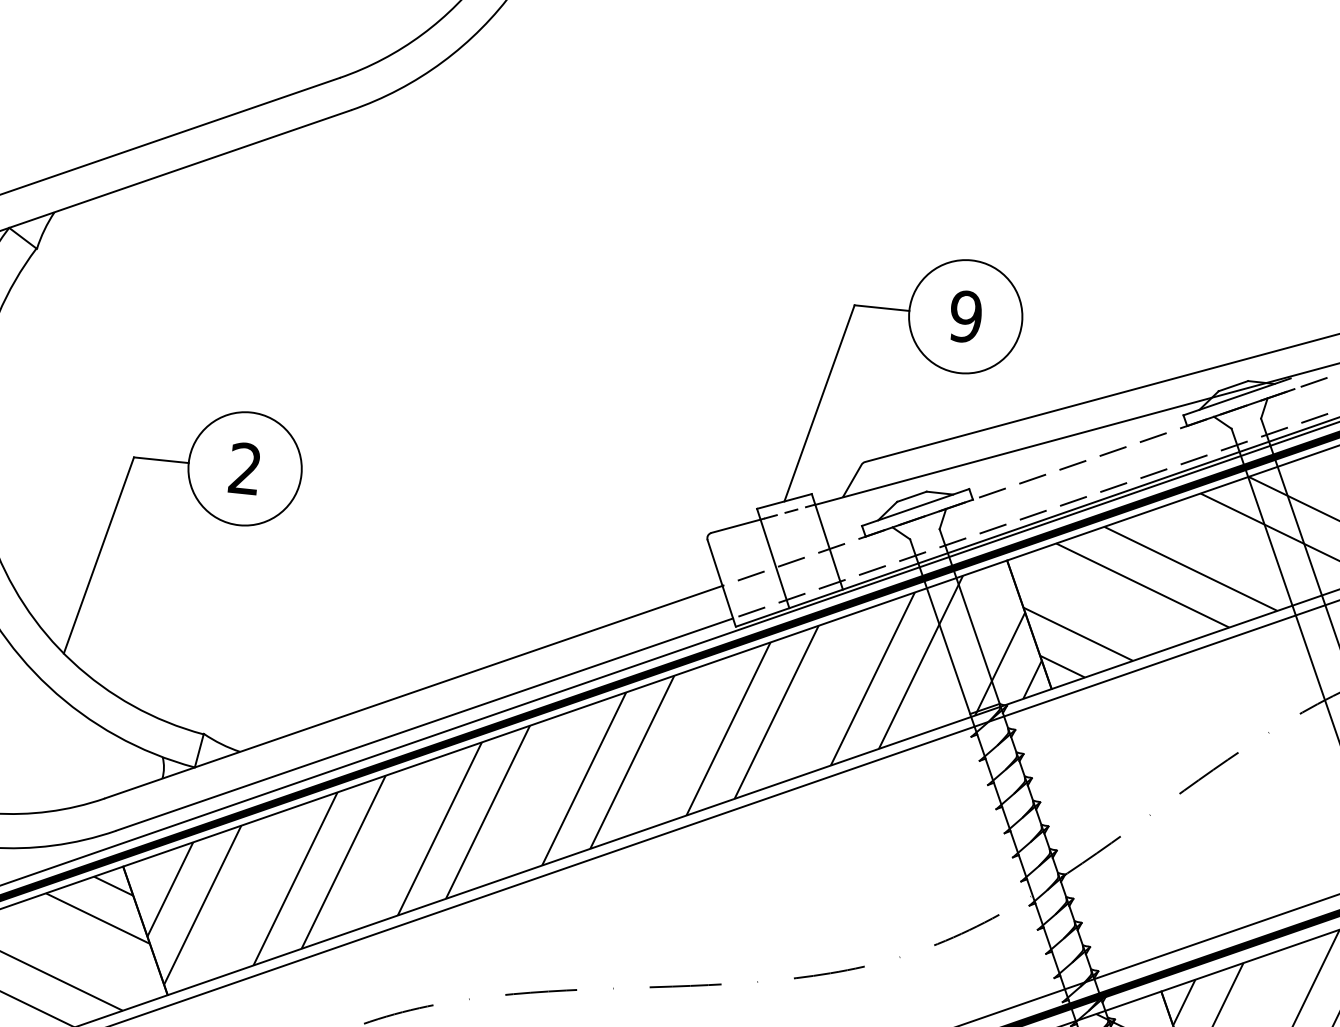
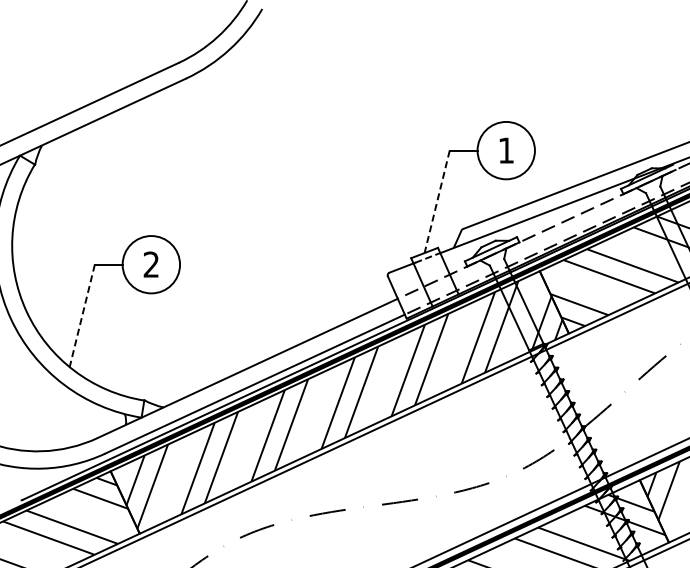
text: (966, 316) -> (506, 150), 9 -> 1
line: (820, 402) -> (437, 201), solid -> dashed
line: (99, 554) -> (82, 315), solid -> dashed

